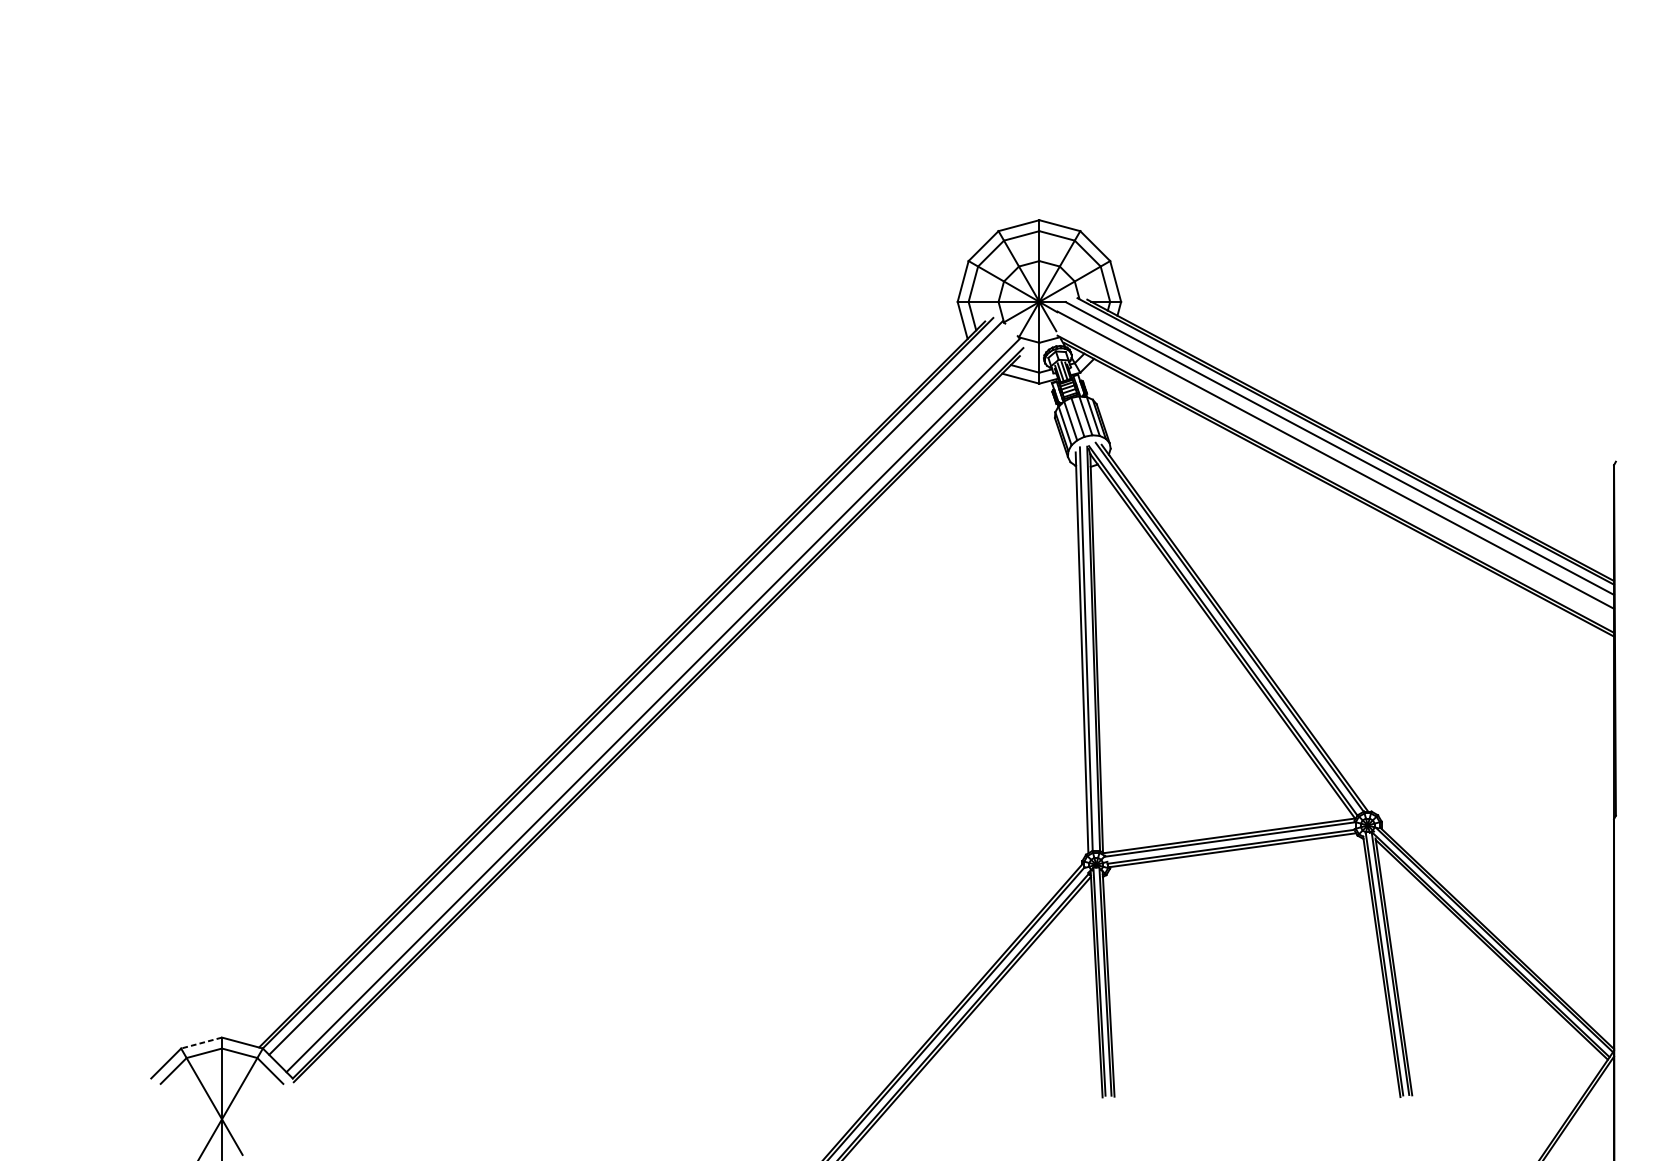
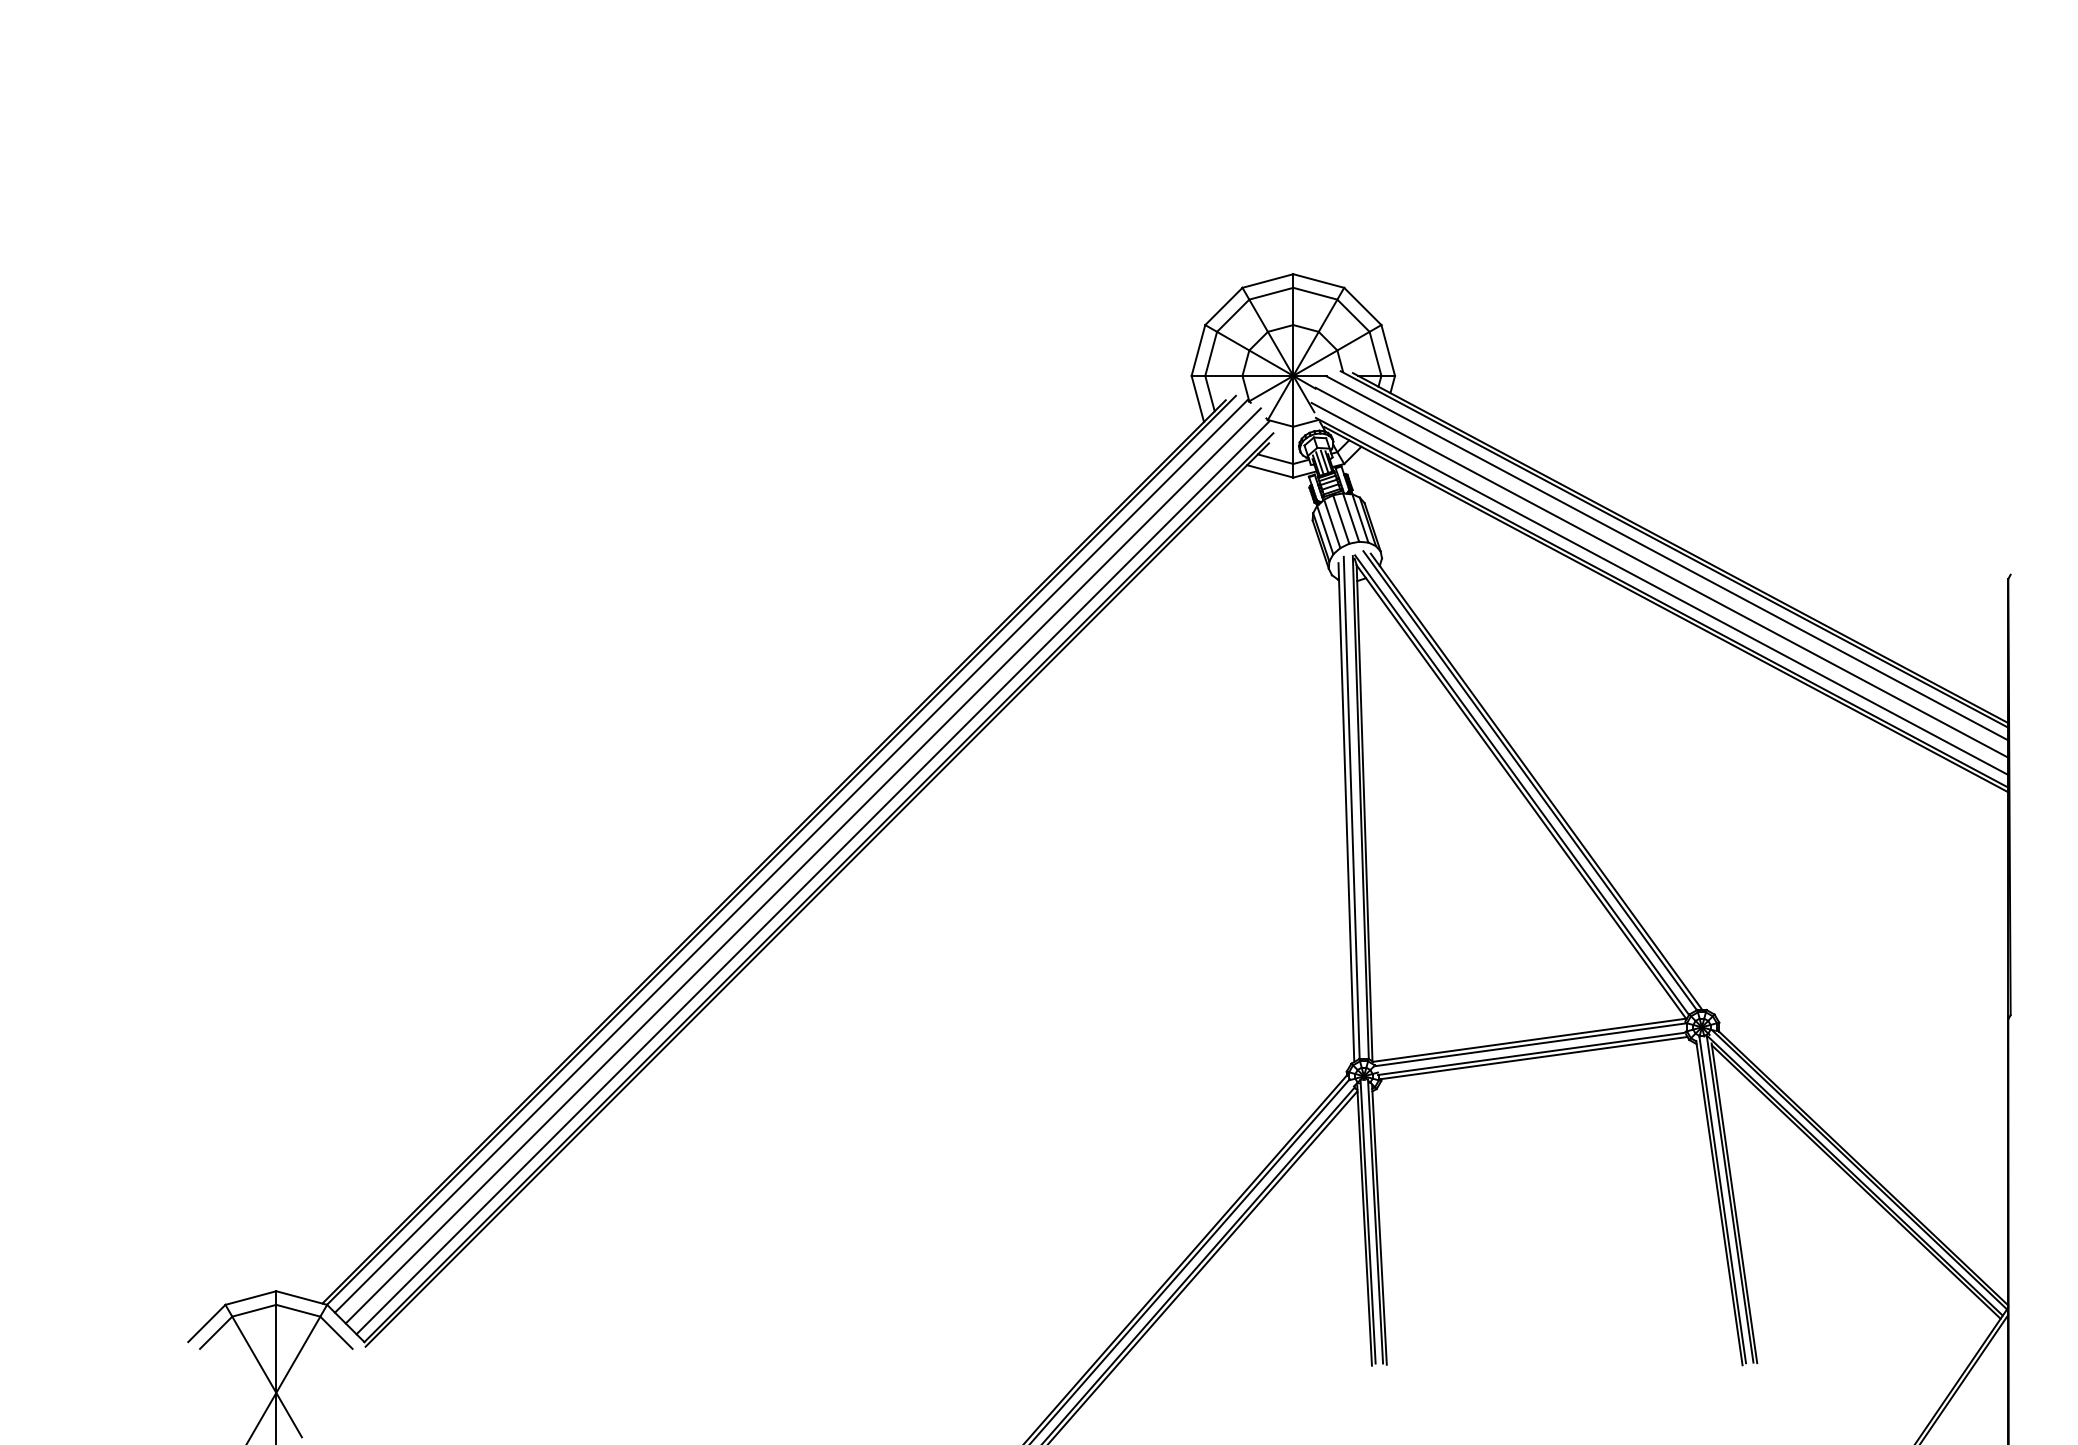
line: (1333, 472) -> (1659, 588), added
line: (644, 695) -> (802, 865), added
line: (201, 1043) -> (250, 1298), dashed -> solid

